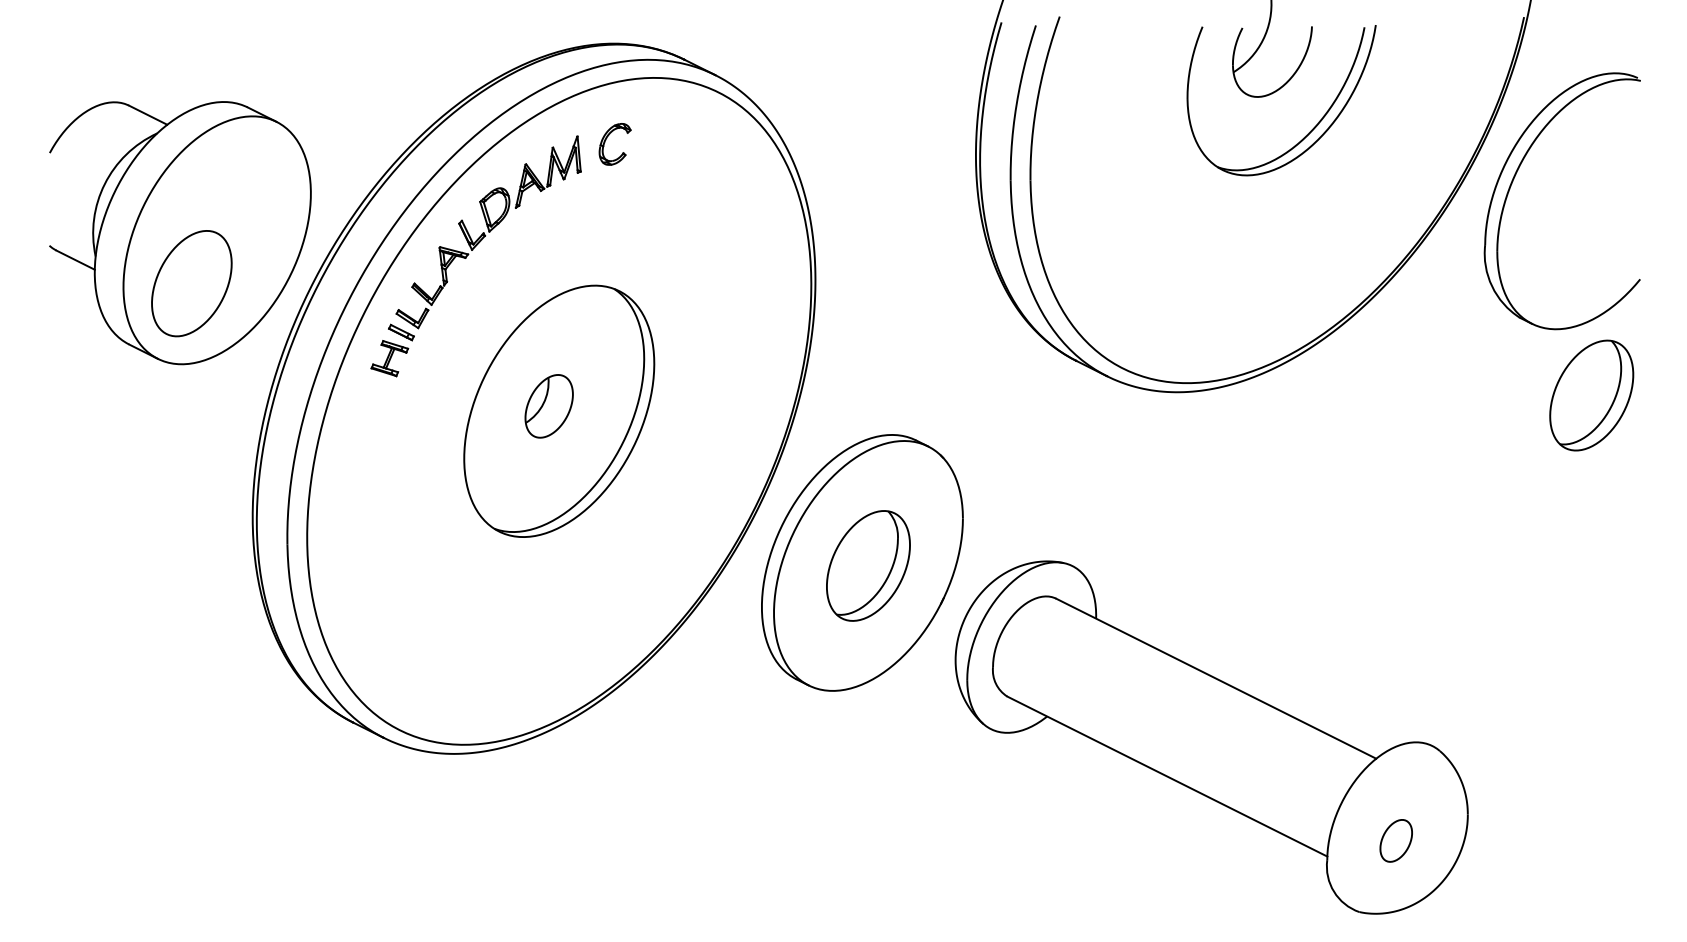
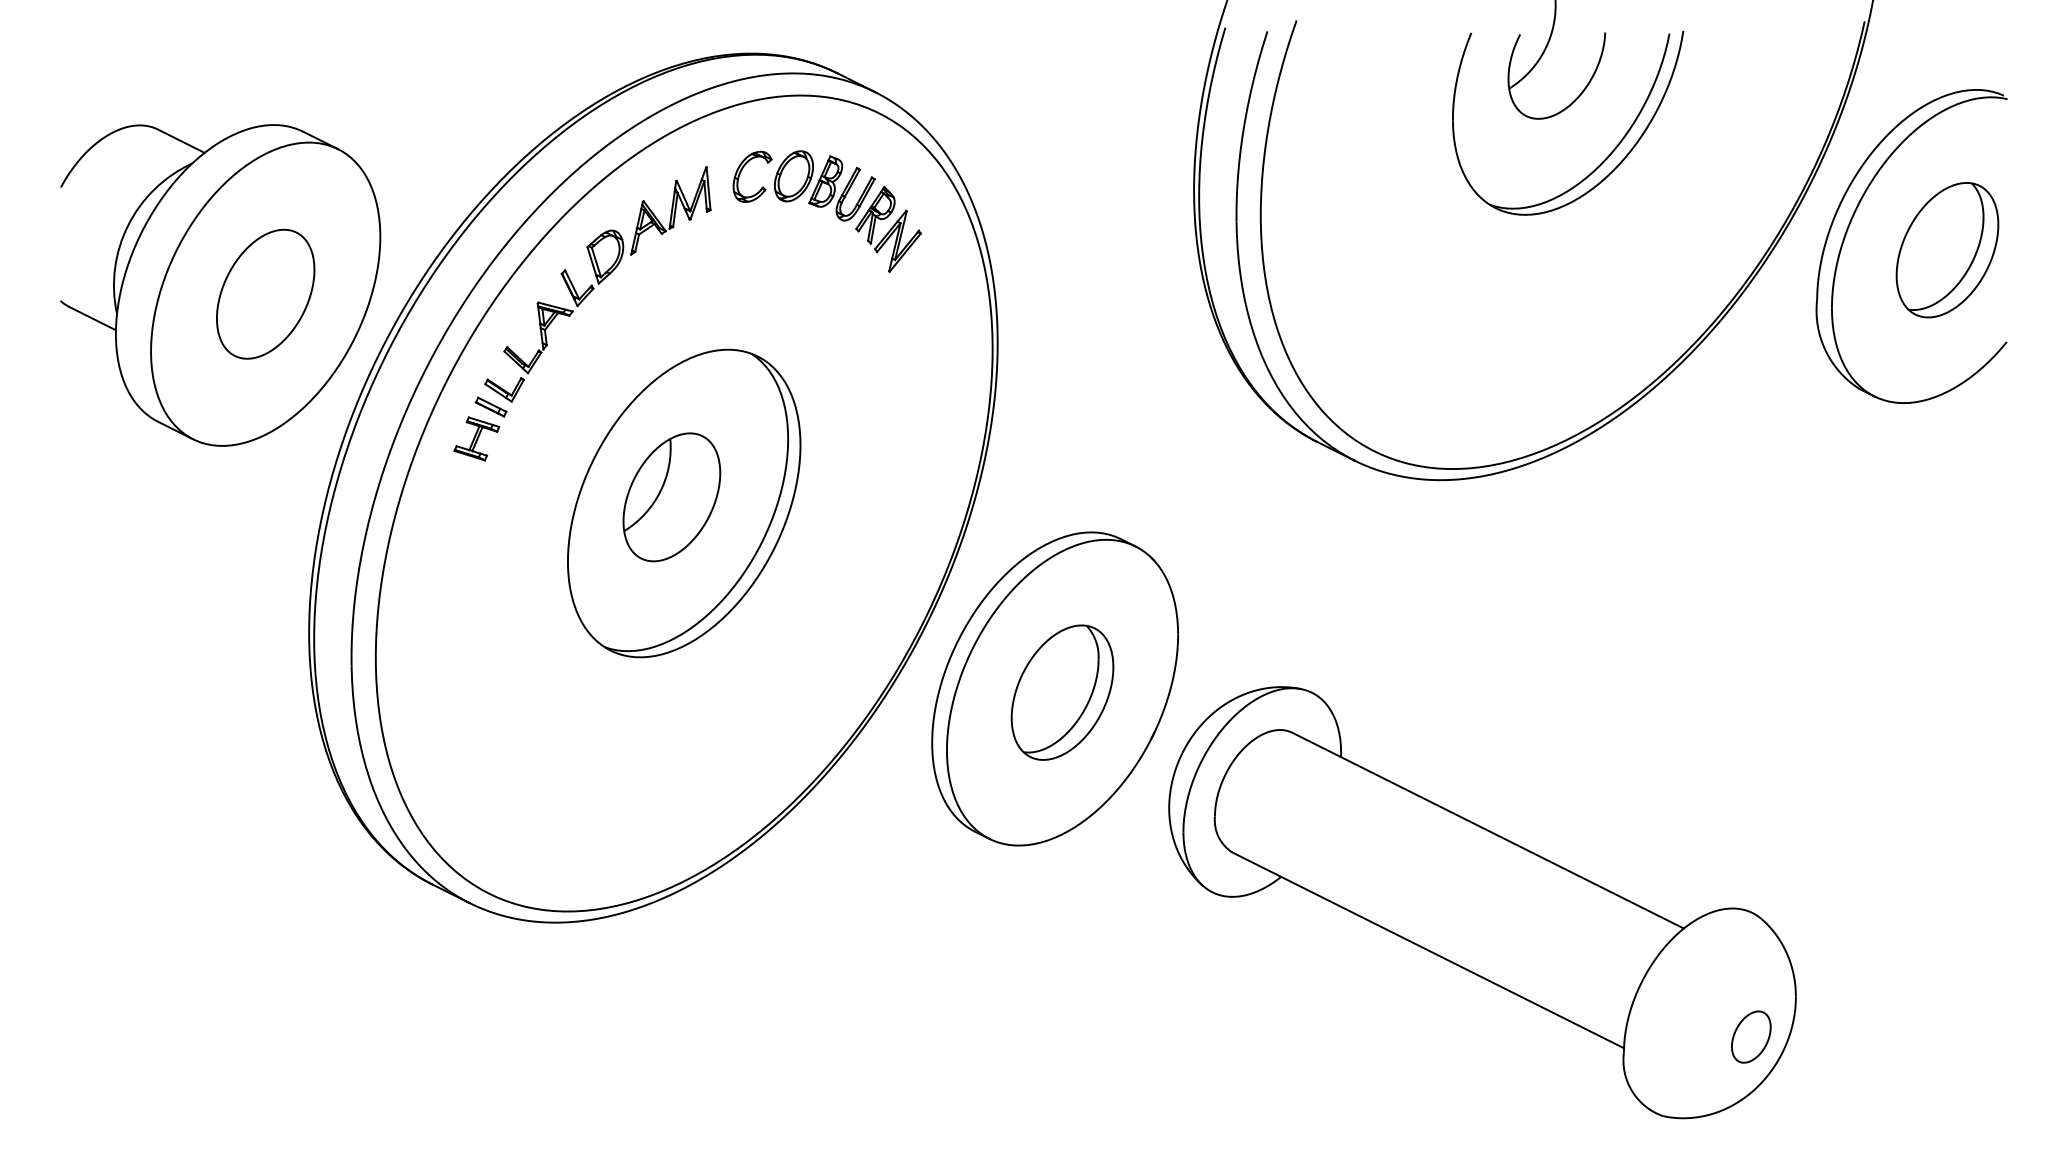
part: (692, 172) -> (847, 211), added
part: (191, 283) -> (265, 293), moved
part: (1591, 395) -> (1947, 250), moved
part: (548, 406) -> (671, 497), size x1.67
part: (1396, 840) -> (1751, 1036), moved

